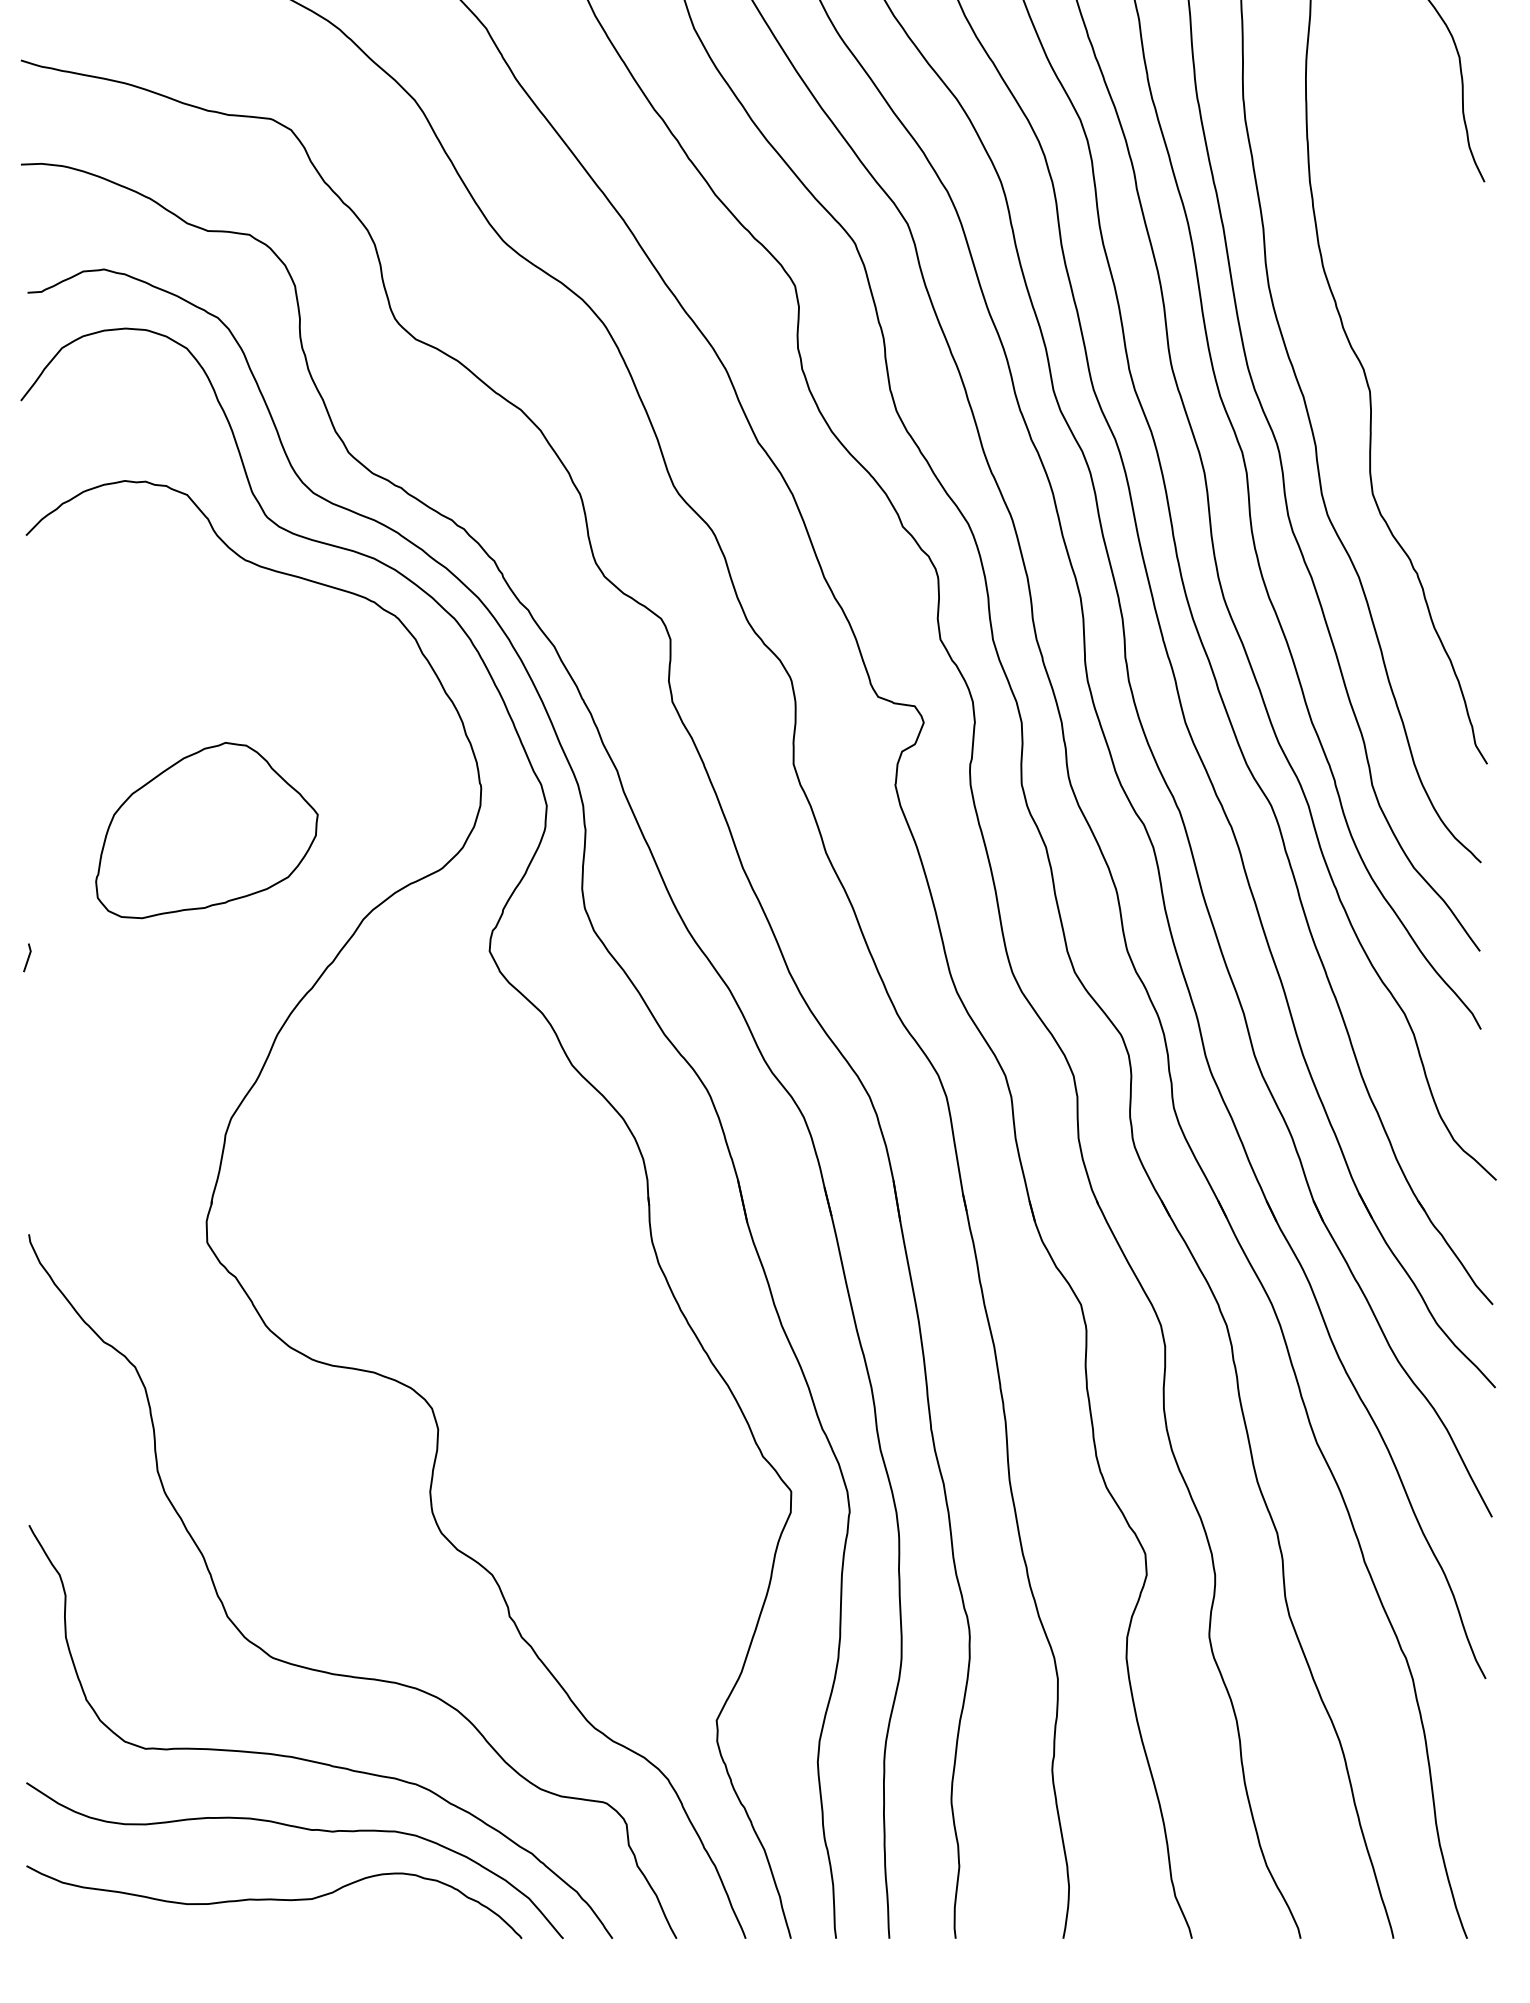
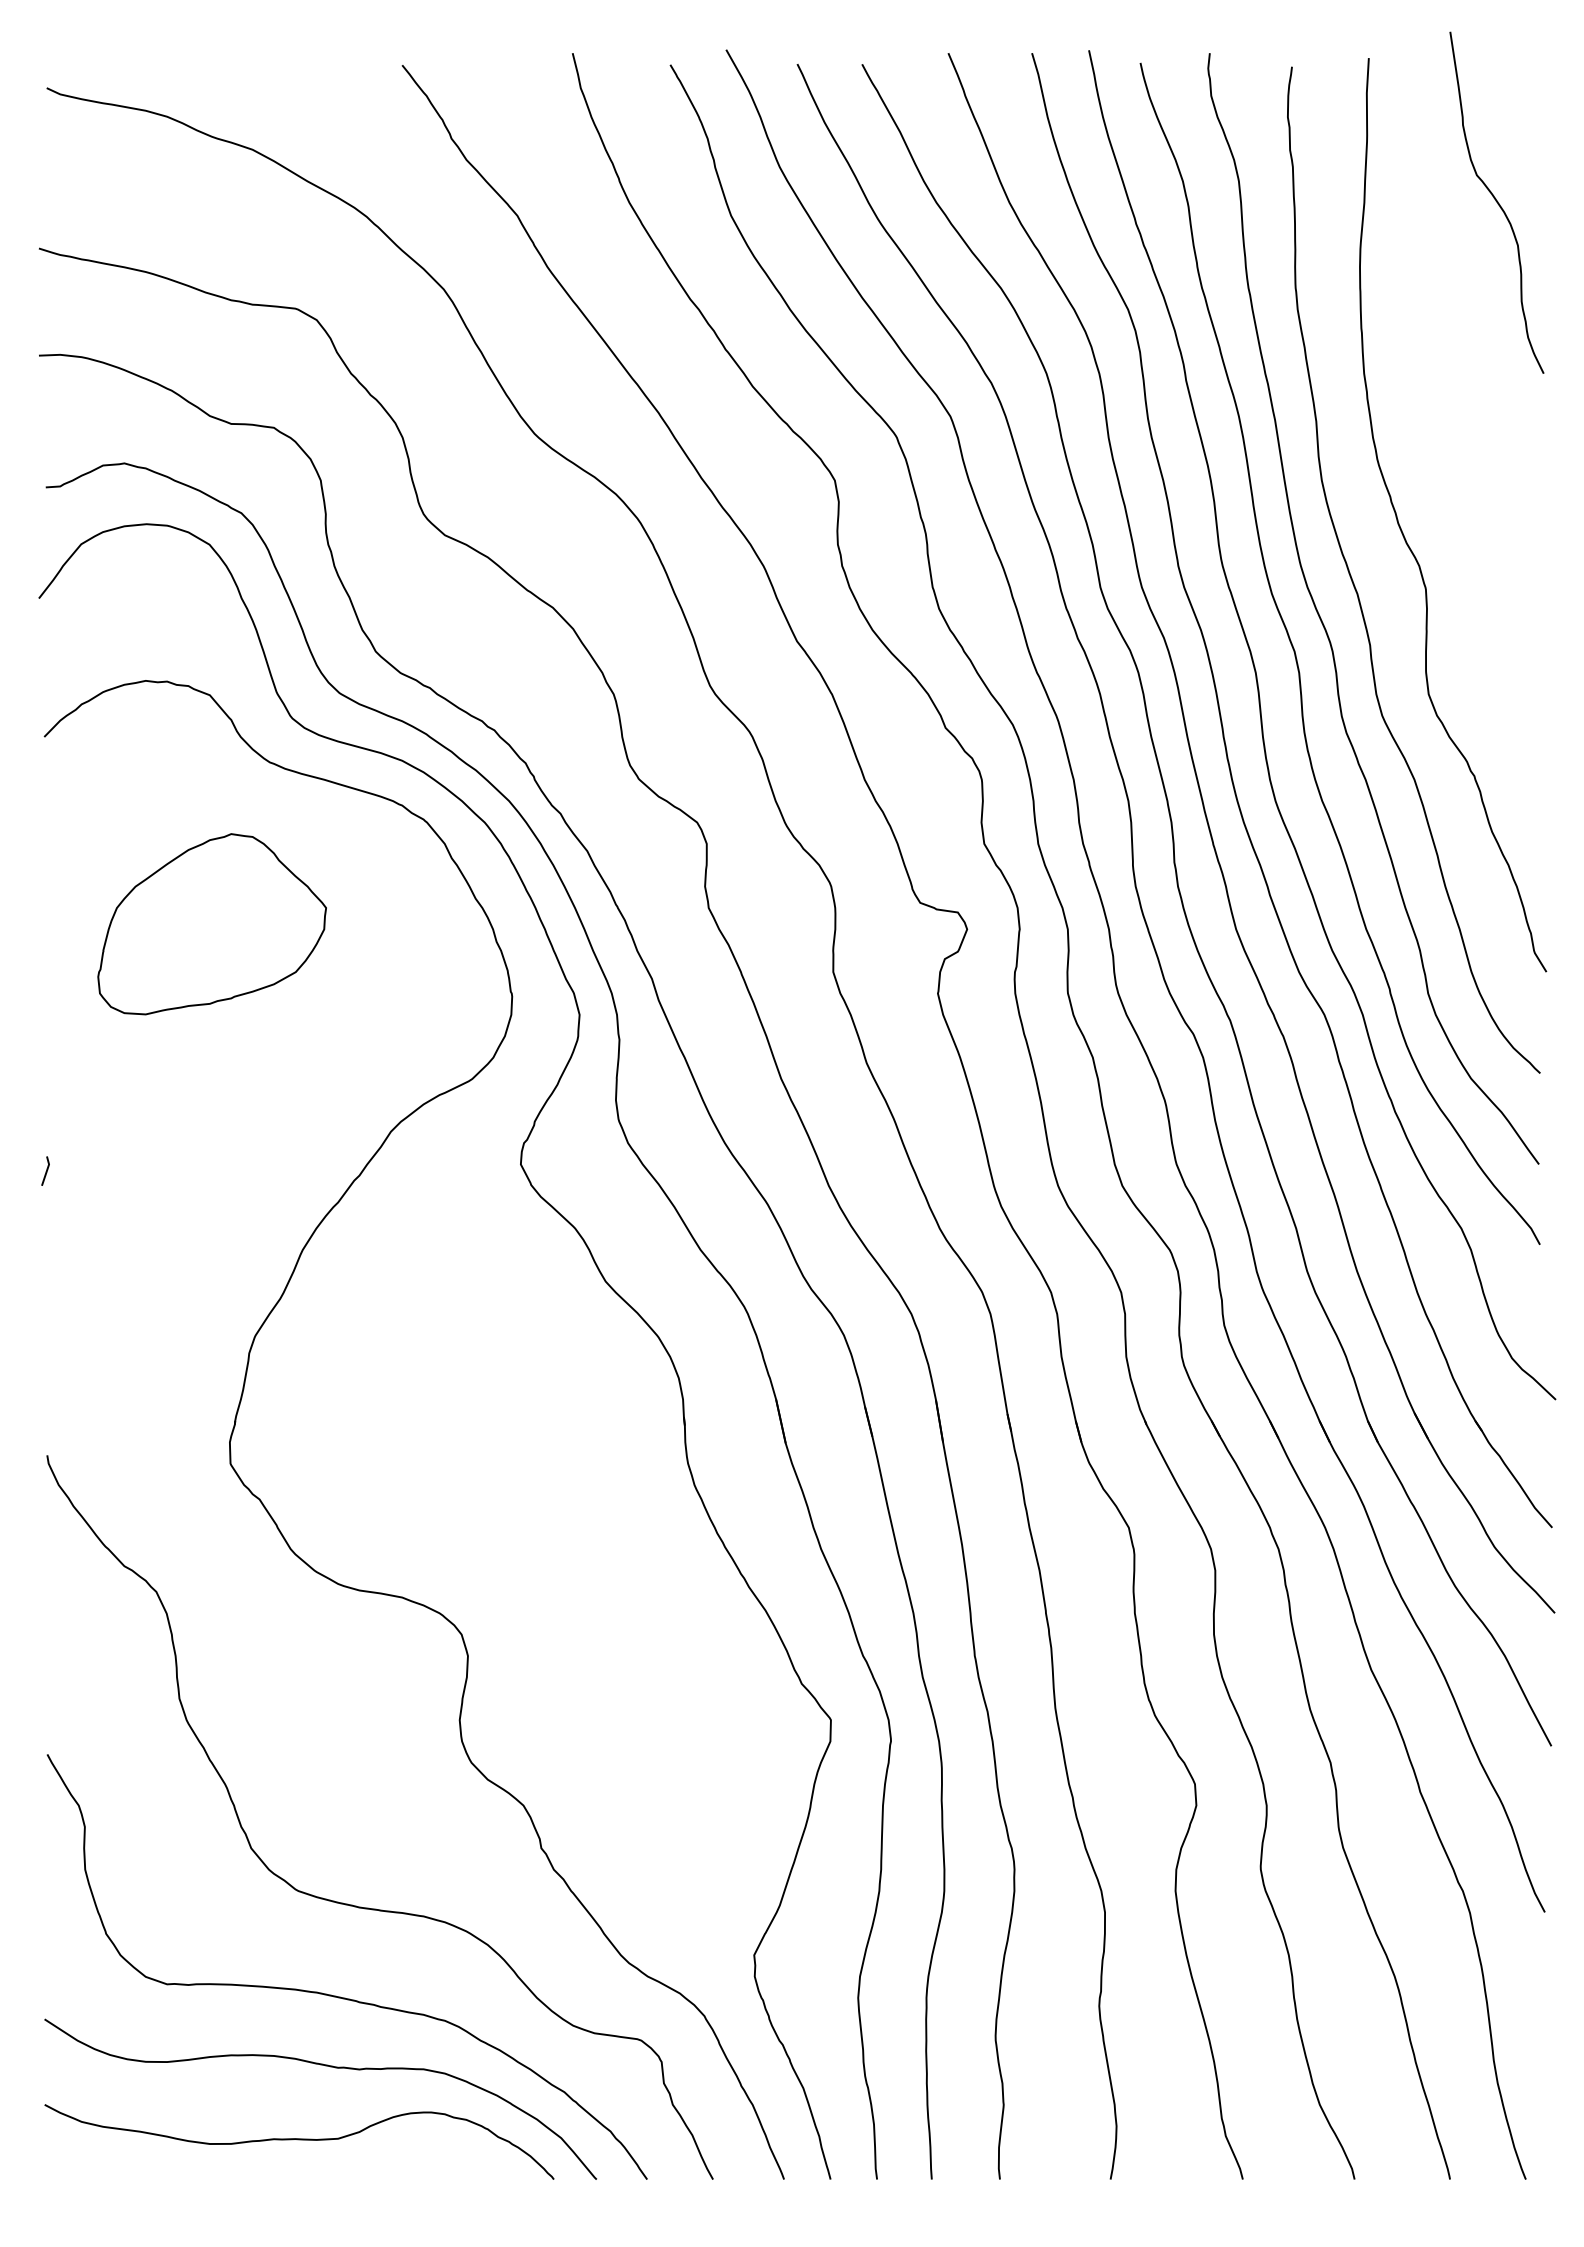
part: (206, 830) -> (211, 924), moved

